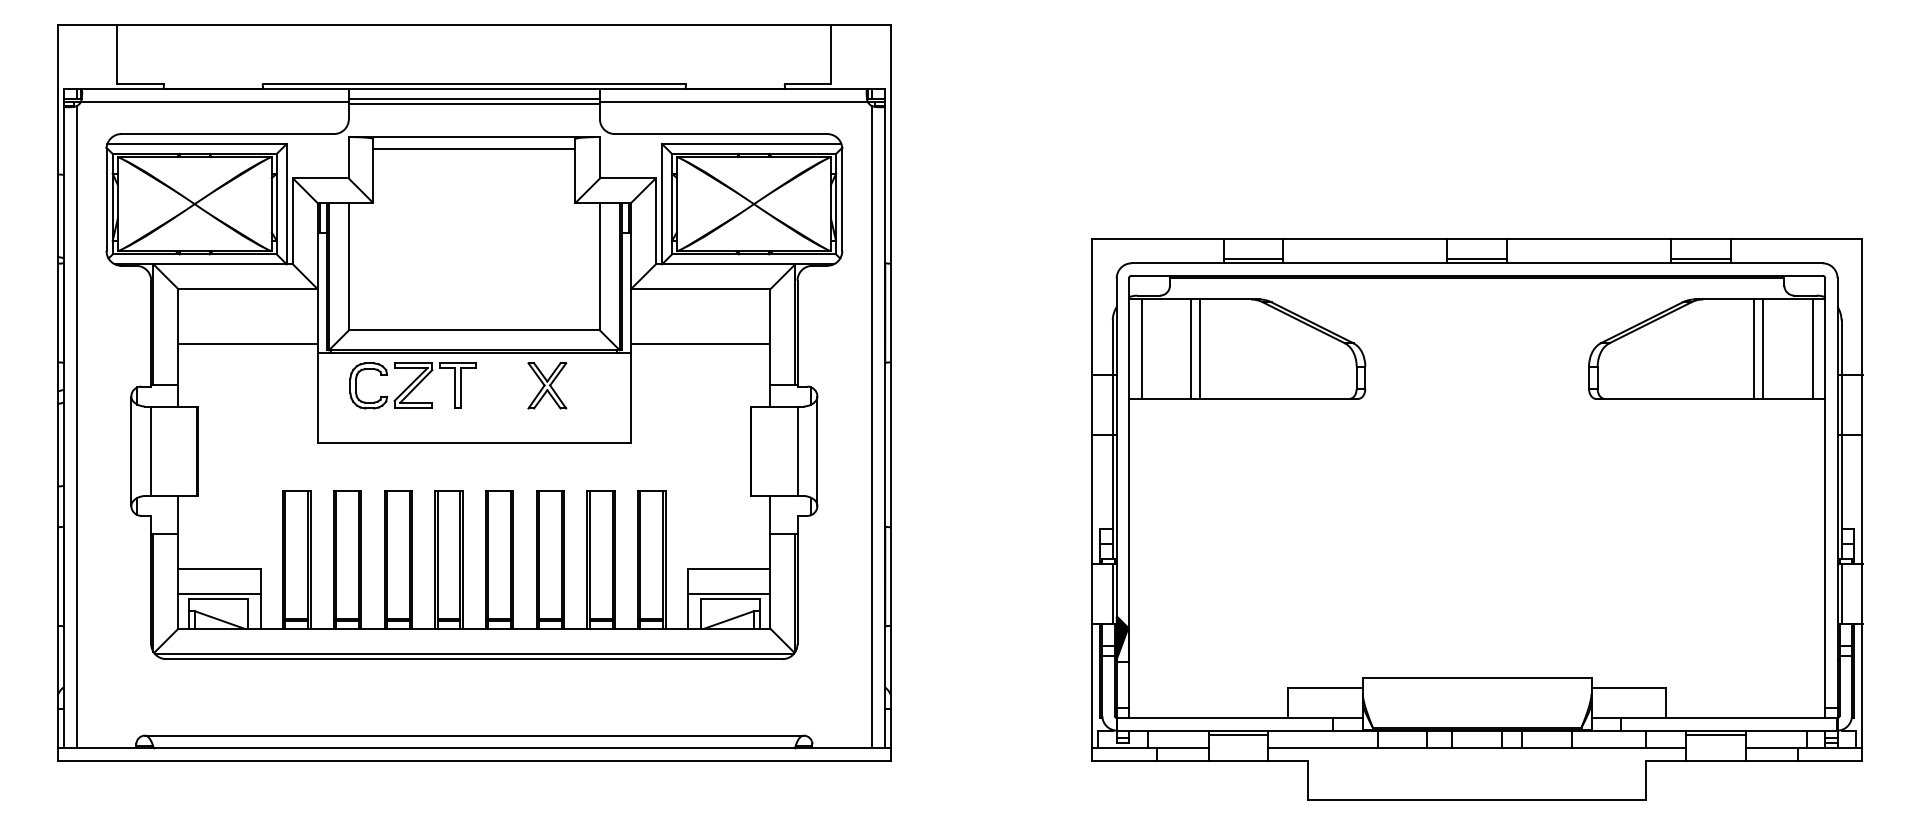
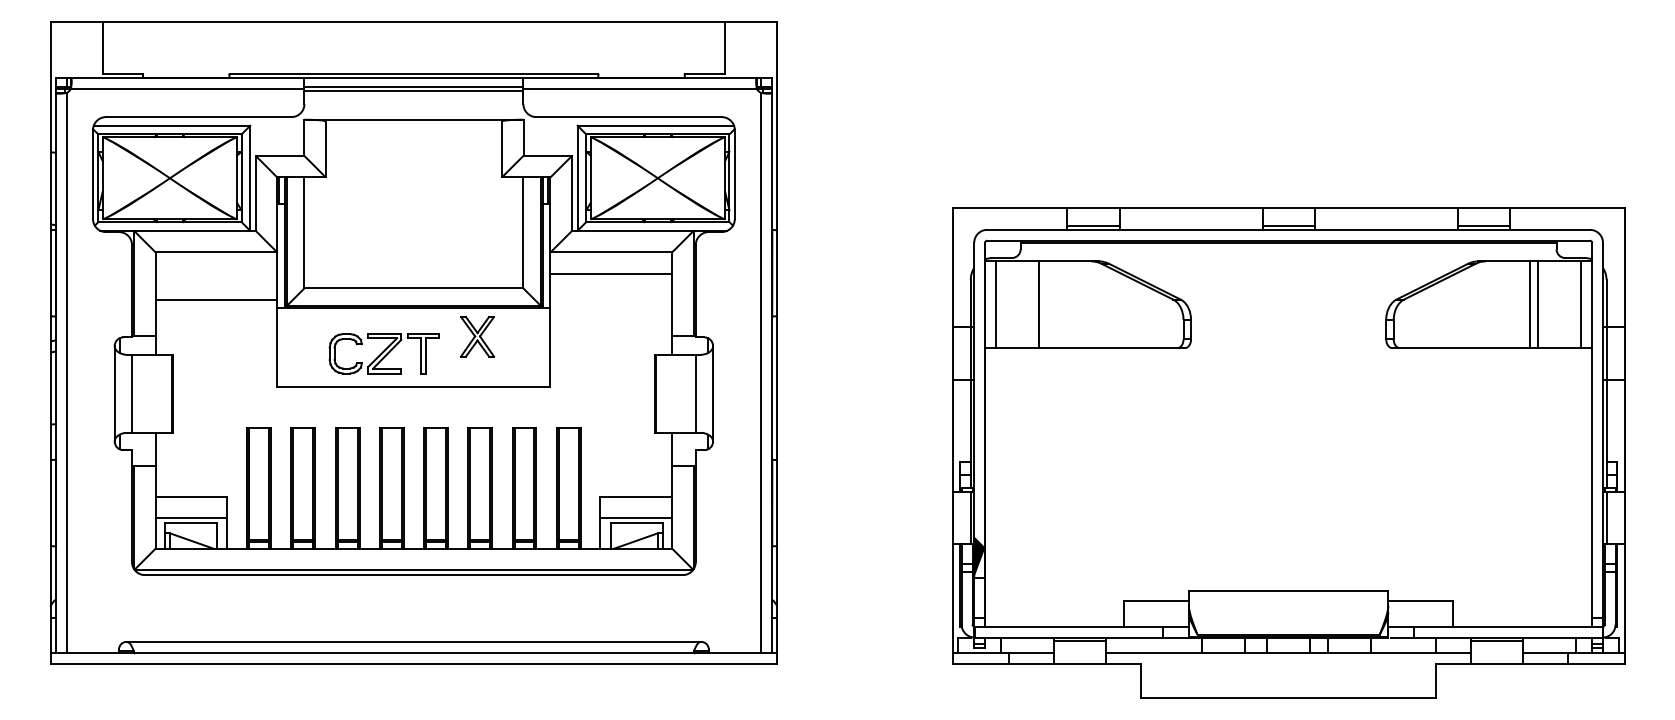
line: (473, 149) -> (413, 130), removed
line: (700, 344) -> (611, 274), moved
line: (1199, 348) -> (1046, 304), removed
part: (412, 385) -> (383, 353), moved

